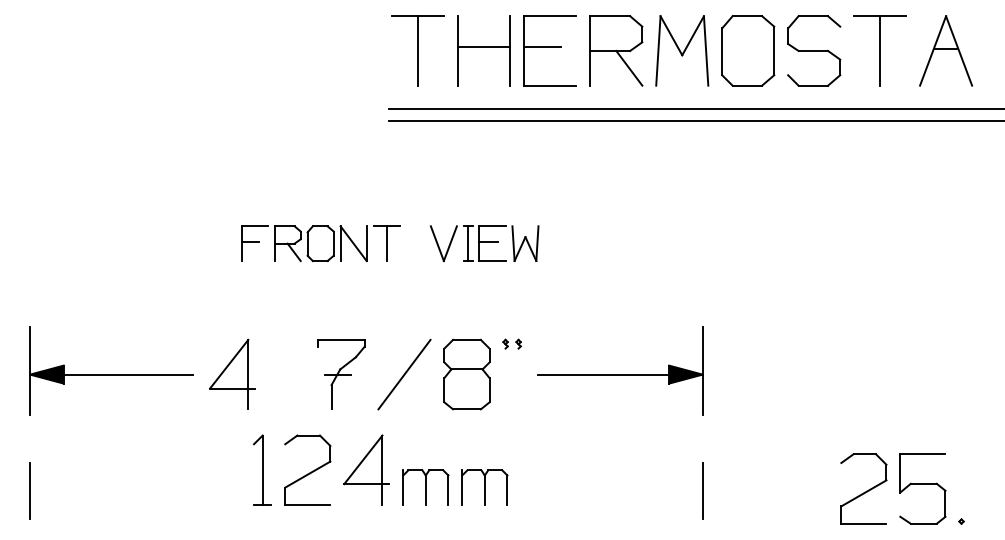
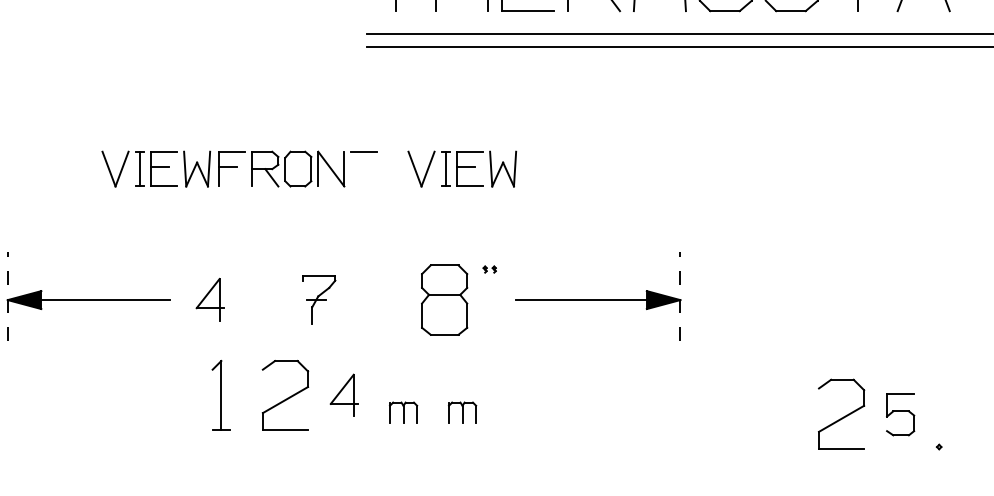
part: (178, 243) -> (156, 168), added
line: (386, 243) -> (364, 168), removed
part: (511, 343) -> (489, 268), size x0.7
line: (30, 370) -> (8, 295), solid -> dashed
line: (702, 370) -> (680, 295), solid -> dashed
part: (232, 373) -> (210, 298), size x0.6
part: (341, 374) -> (319, 299), size x0.7
line: (404, 374) -> (382, 299), removed
part: (262, 469) -> (221, 394), moved
part: (366, 469) -> (344, 394), size x0.6
part: (425, 487) -> (403, 412), size x0.6
part: (484, 487) -> (462, 412), size x0.6
part: (922, 488) -> (900, 413), size x0.6
line: (30, 491) -> (8, 416), removed
line: (702, 491) -> (680, 416), removed

